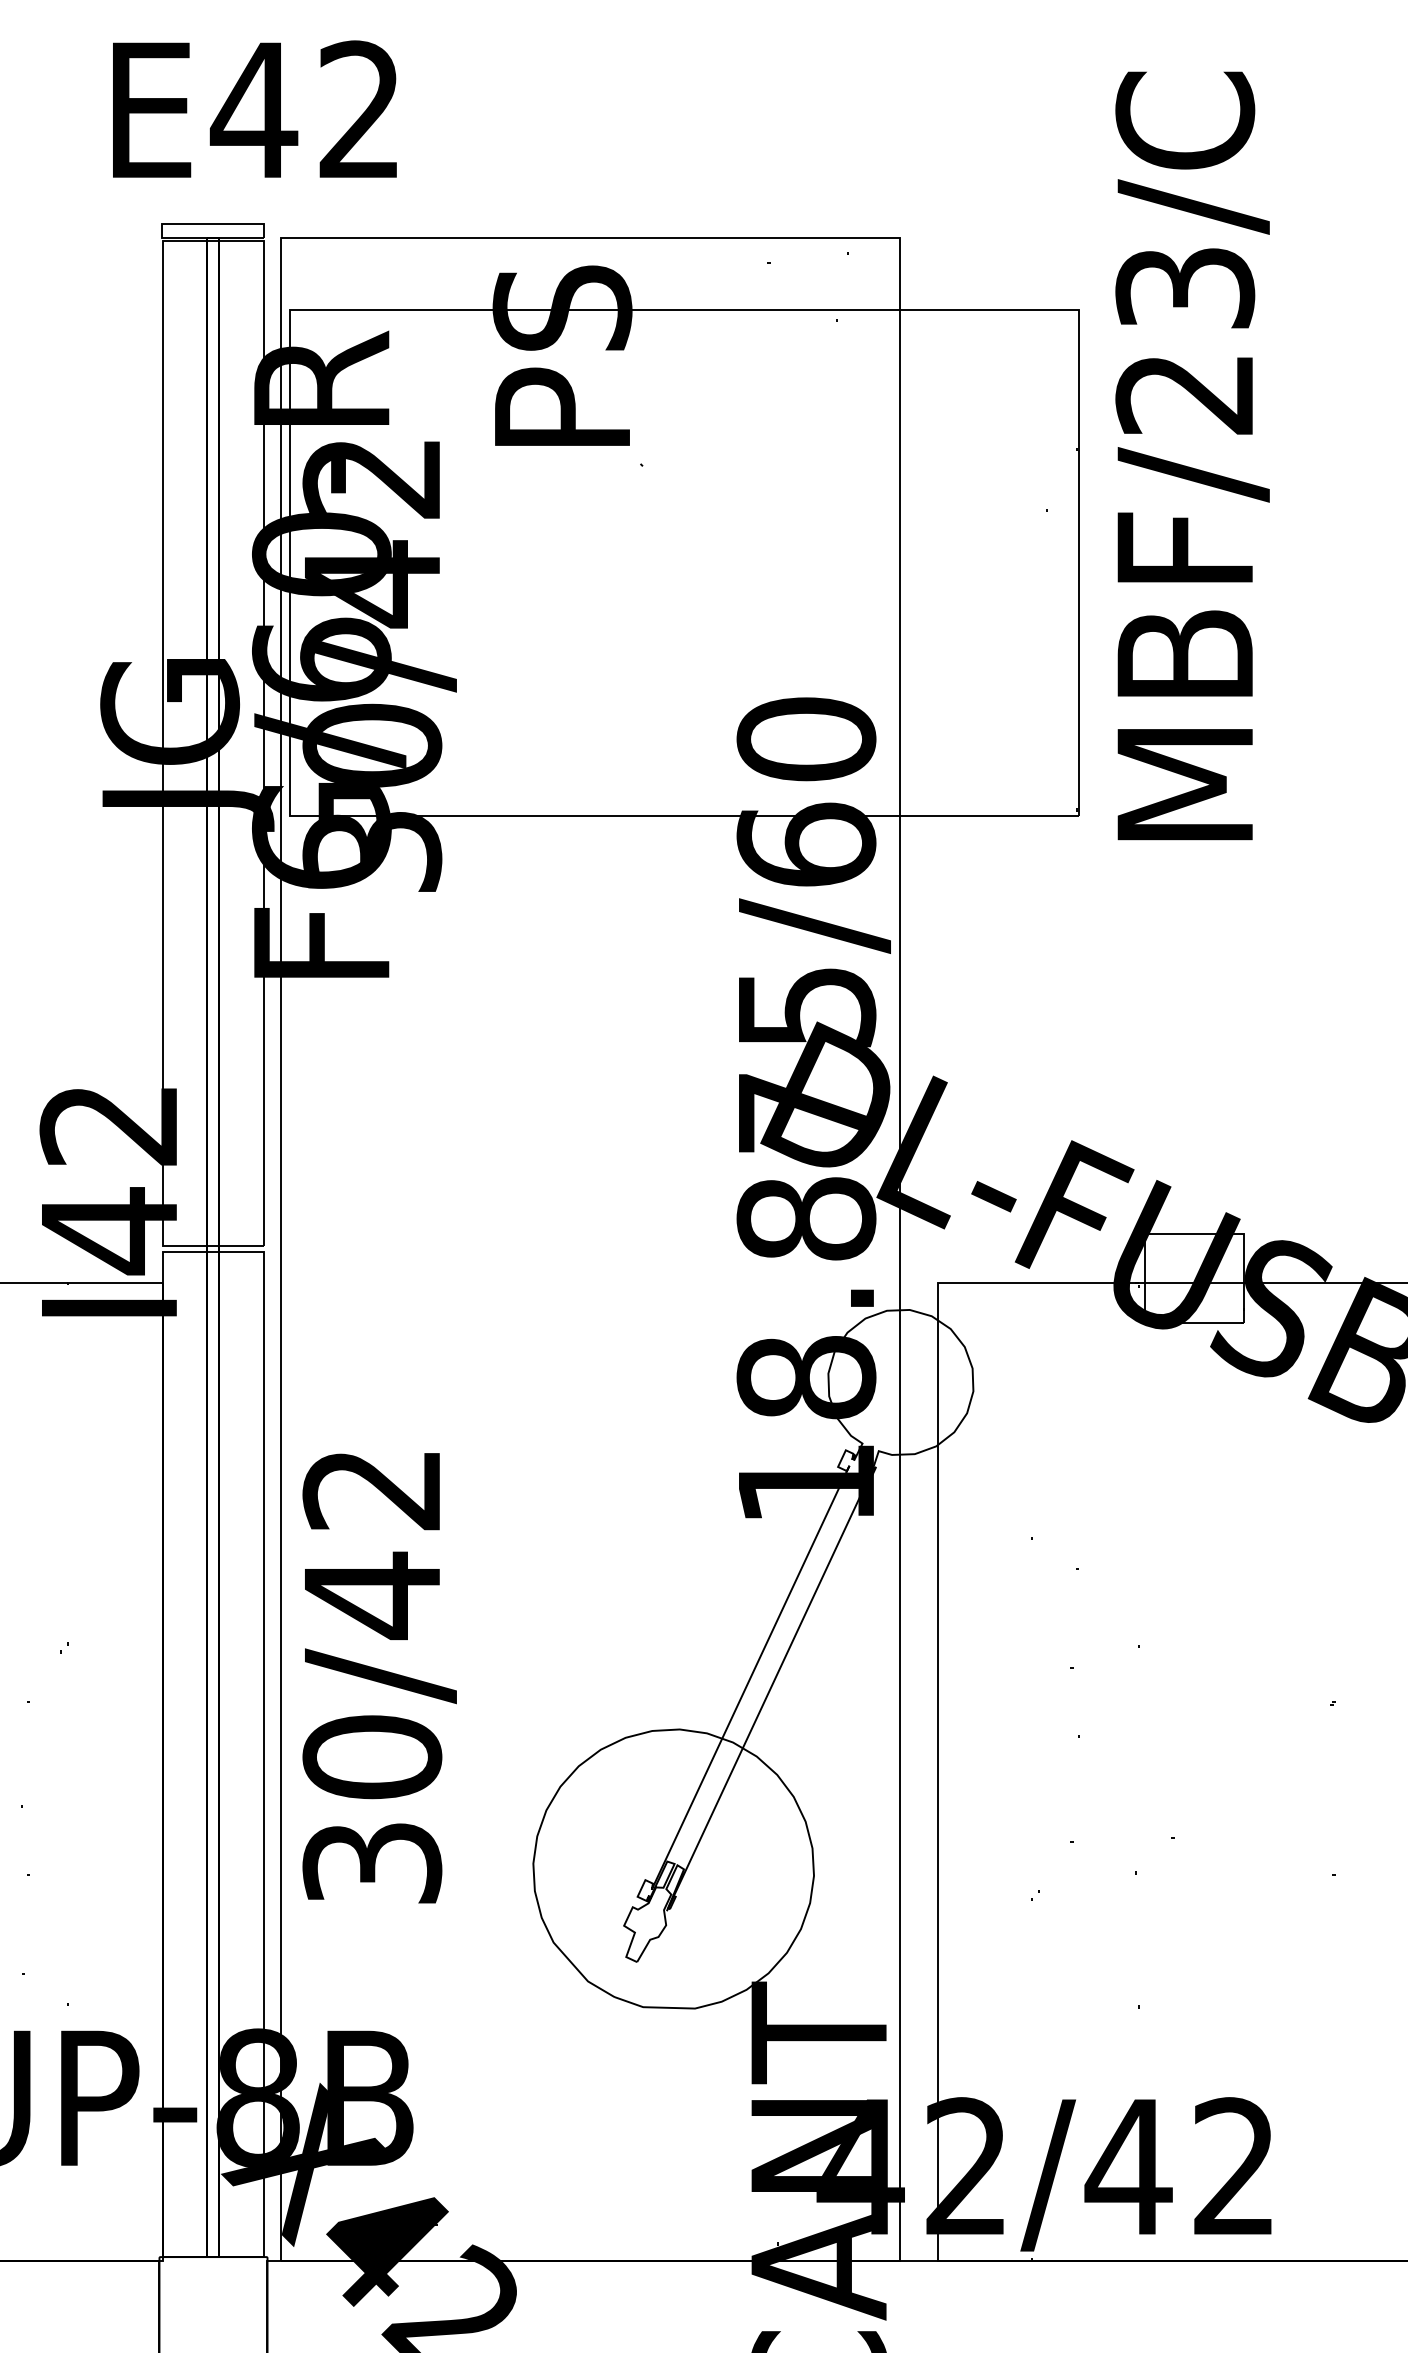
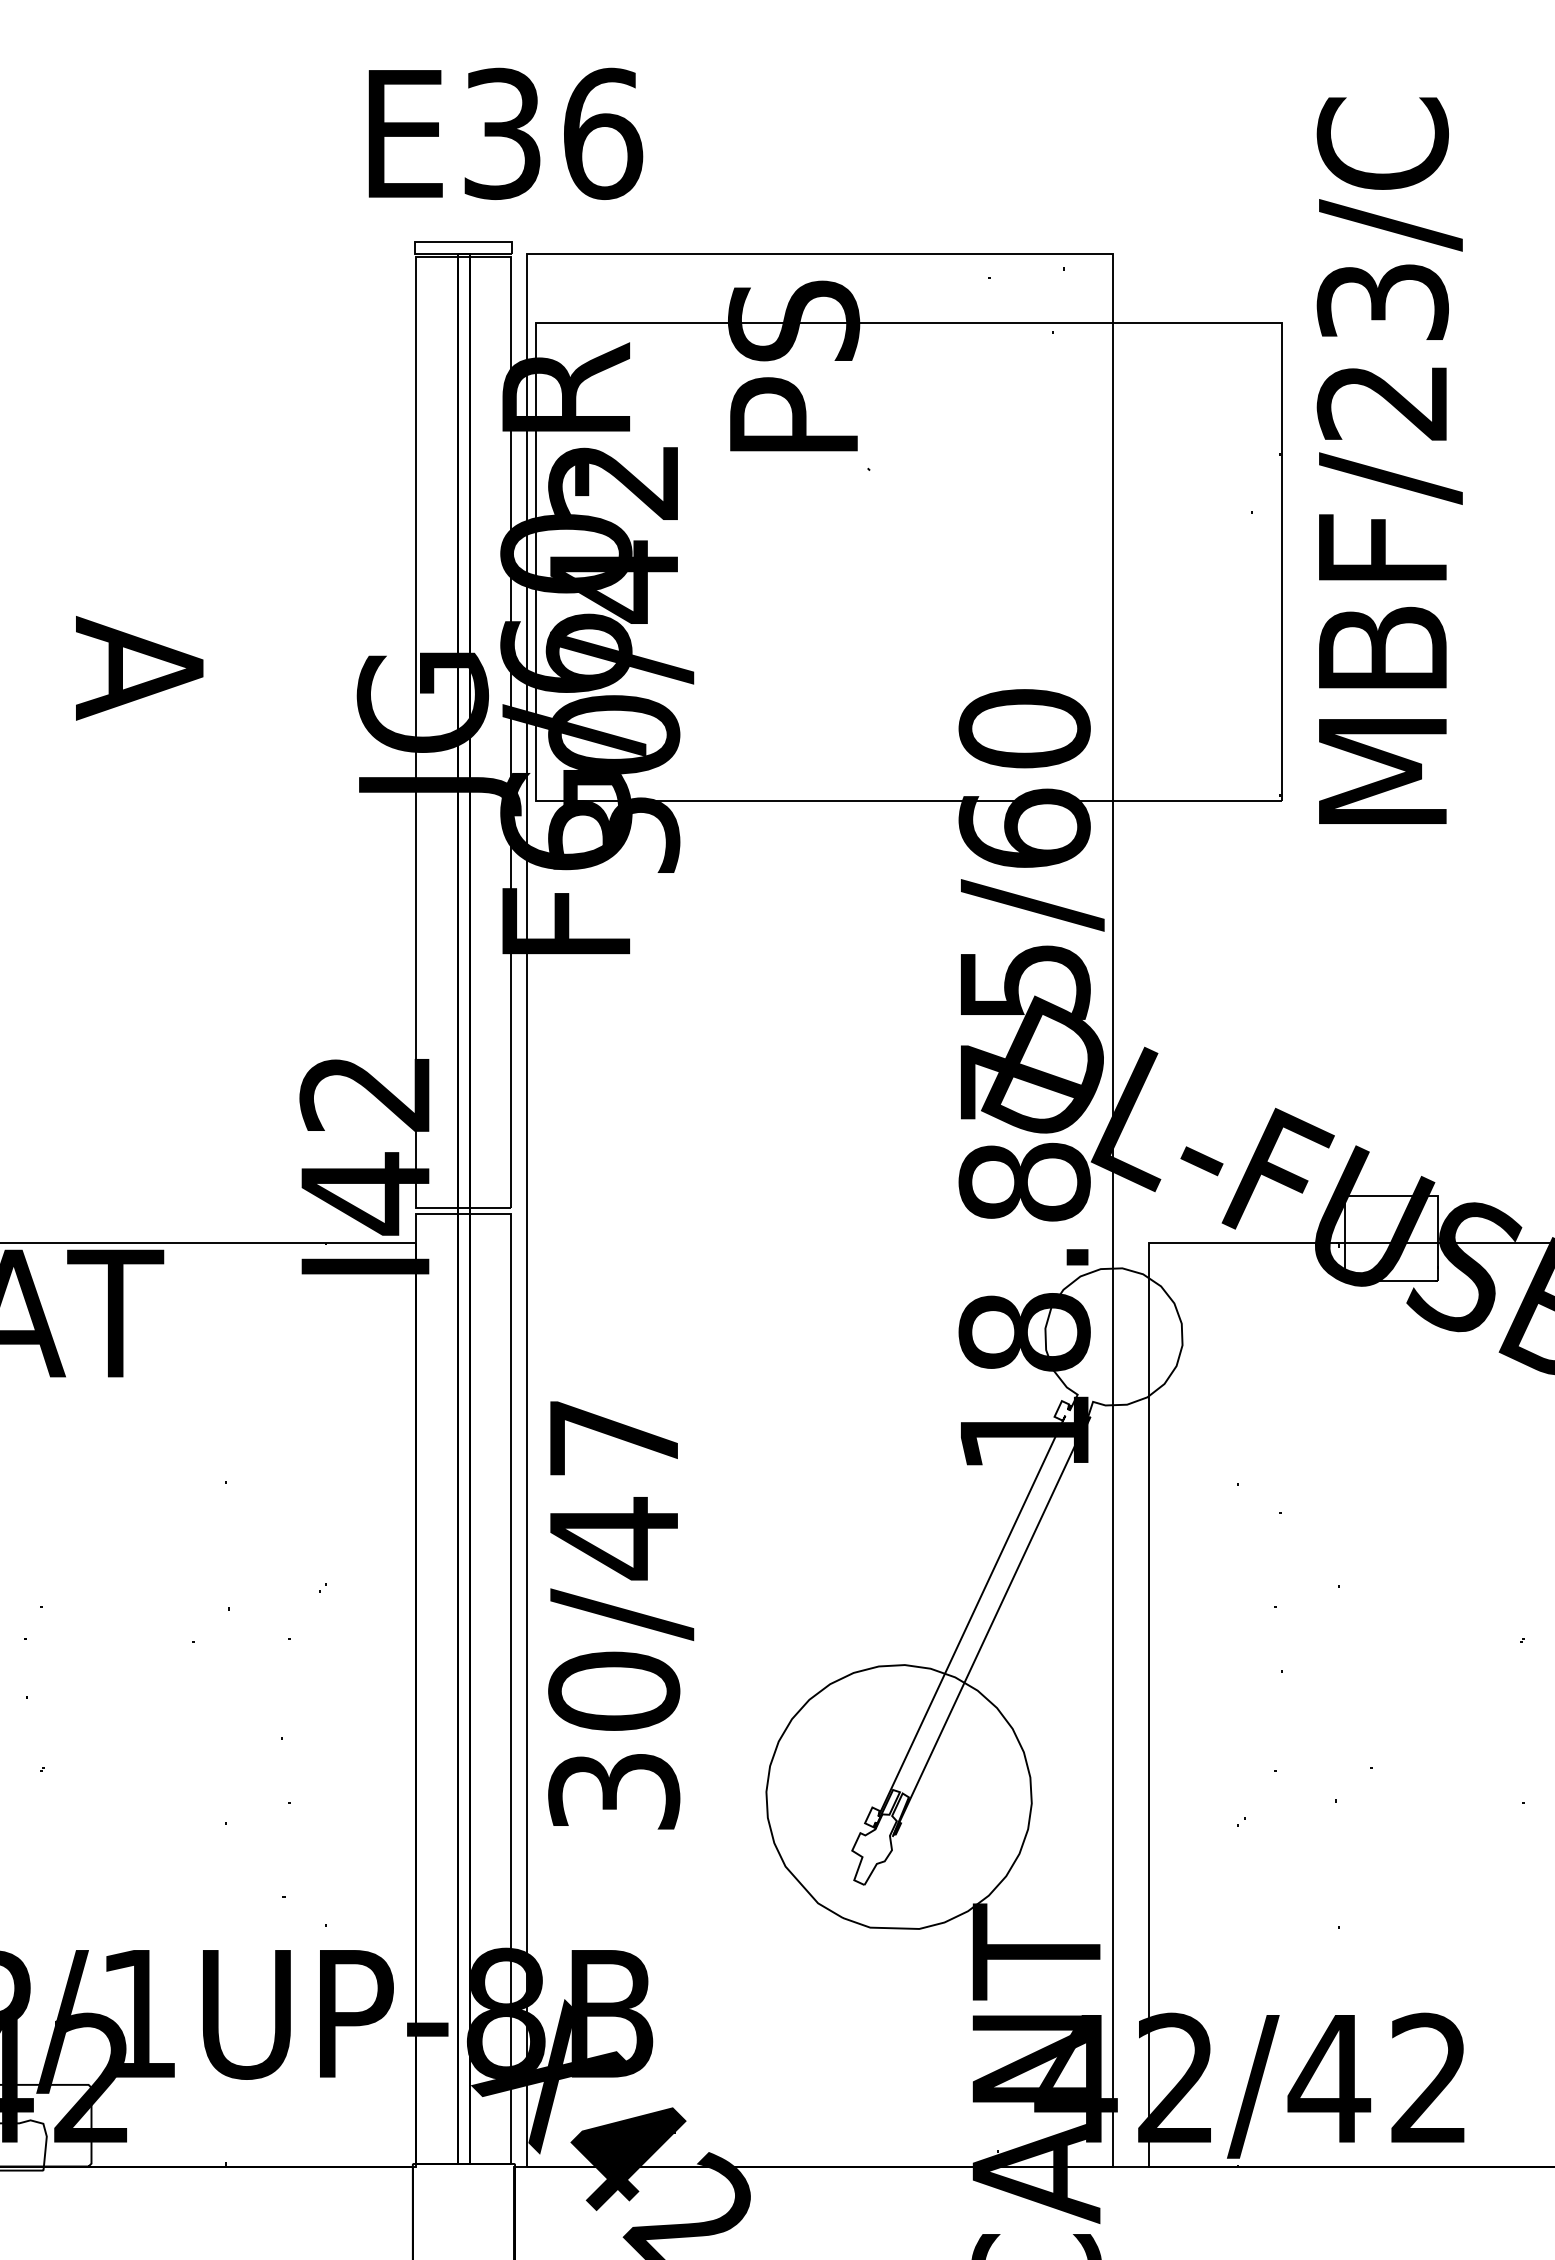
text: (306, 109) -> (551, 133), E42 -> E36
text: (370, 1489) -> (612, 1438), 30/42 -> 30/47

